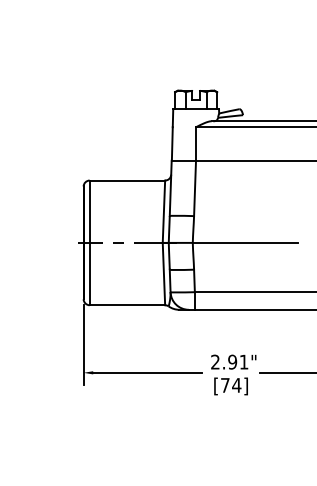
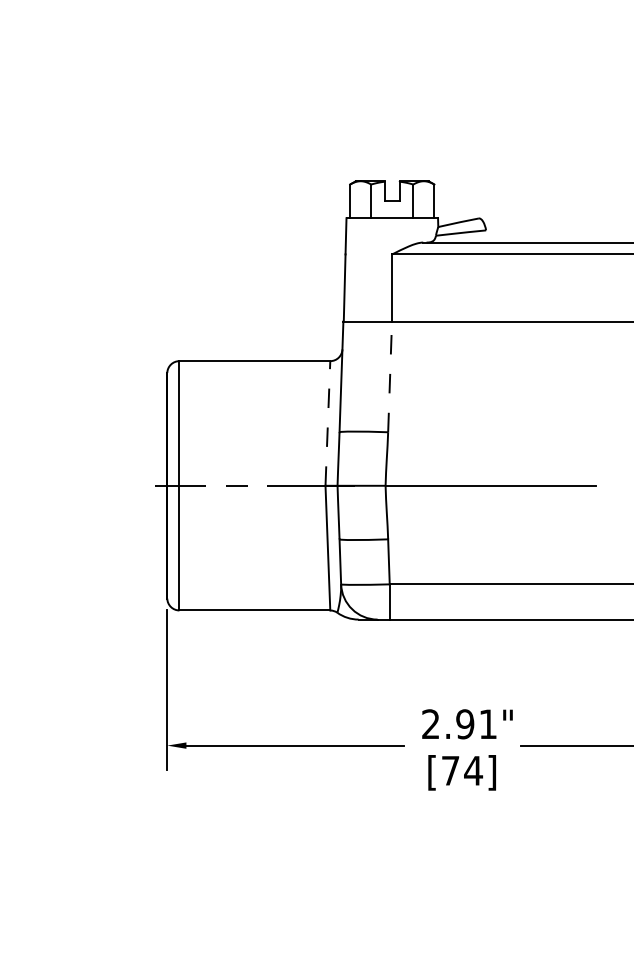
line: (195, 188) -> (390, 377), solid -> dashed
line: (163, 211) -> (326, 423), solid -> dashed

